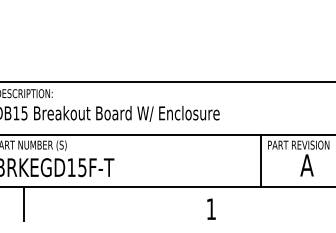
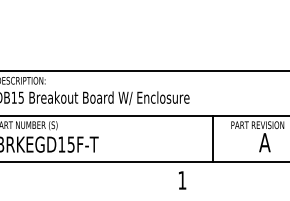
line: (261, 160) -> (213, 138), moved
line: (23, 203) -> (20, 175), removed

